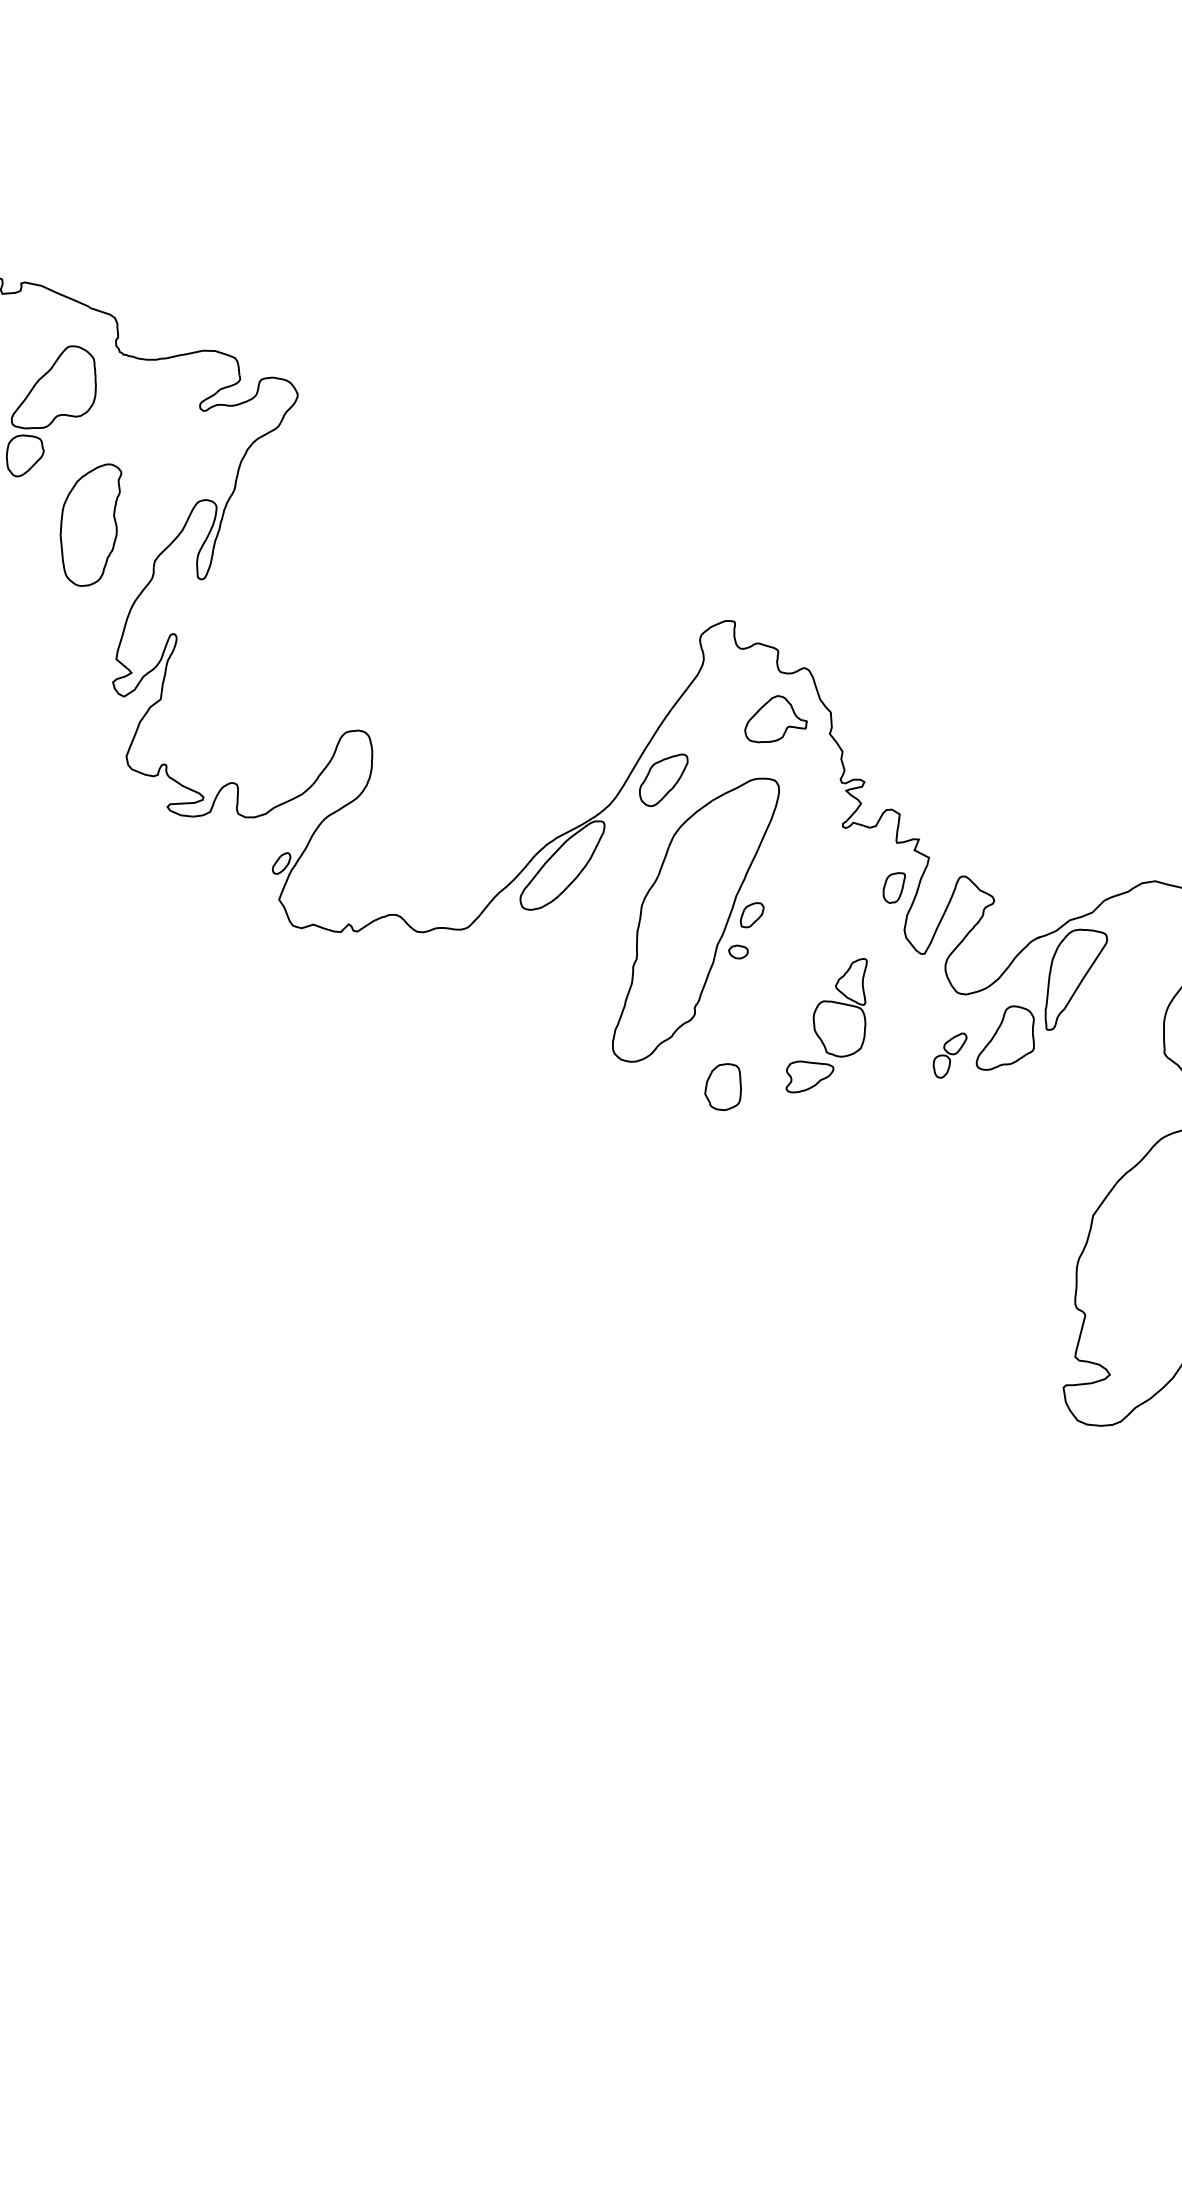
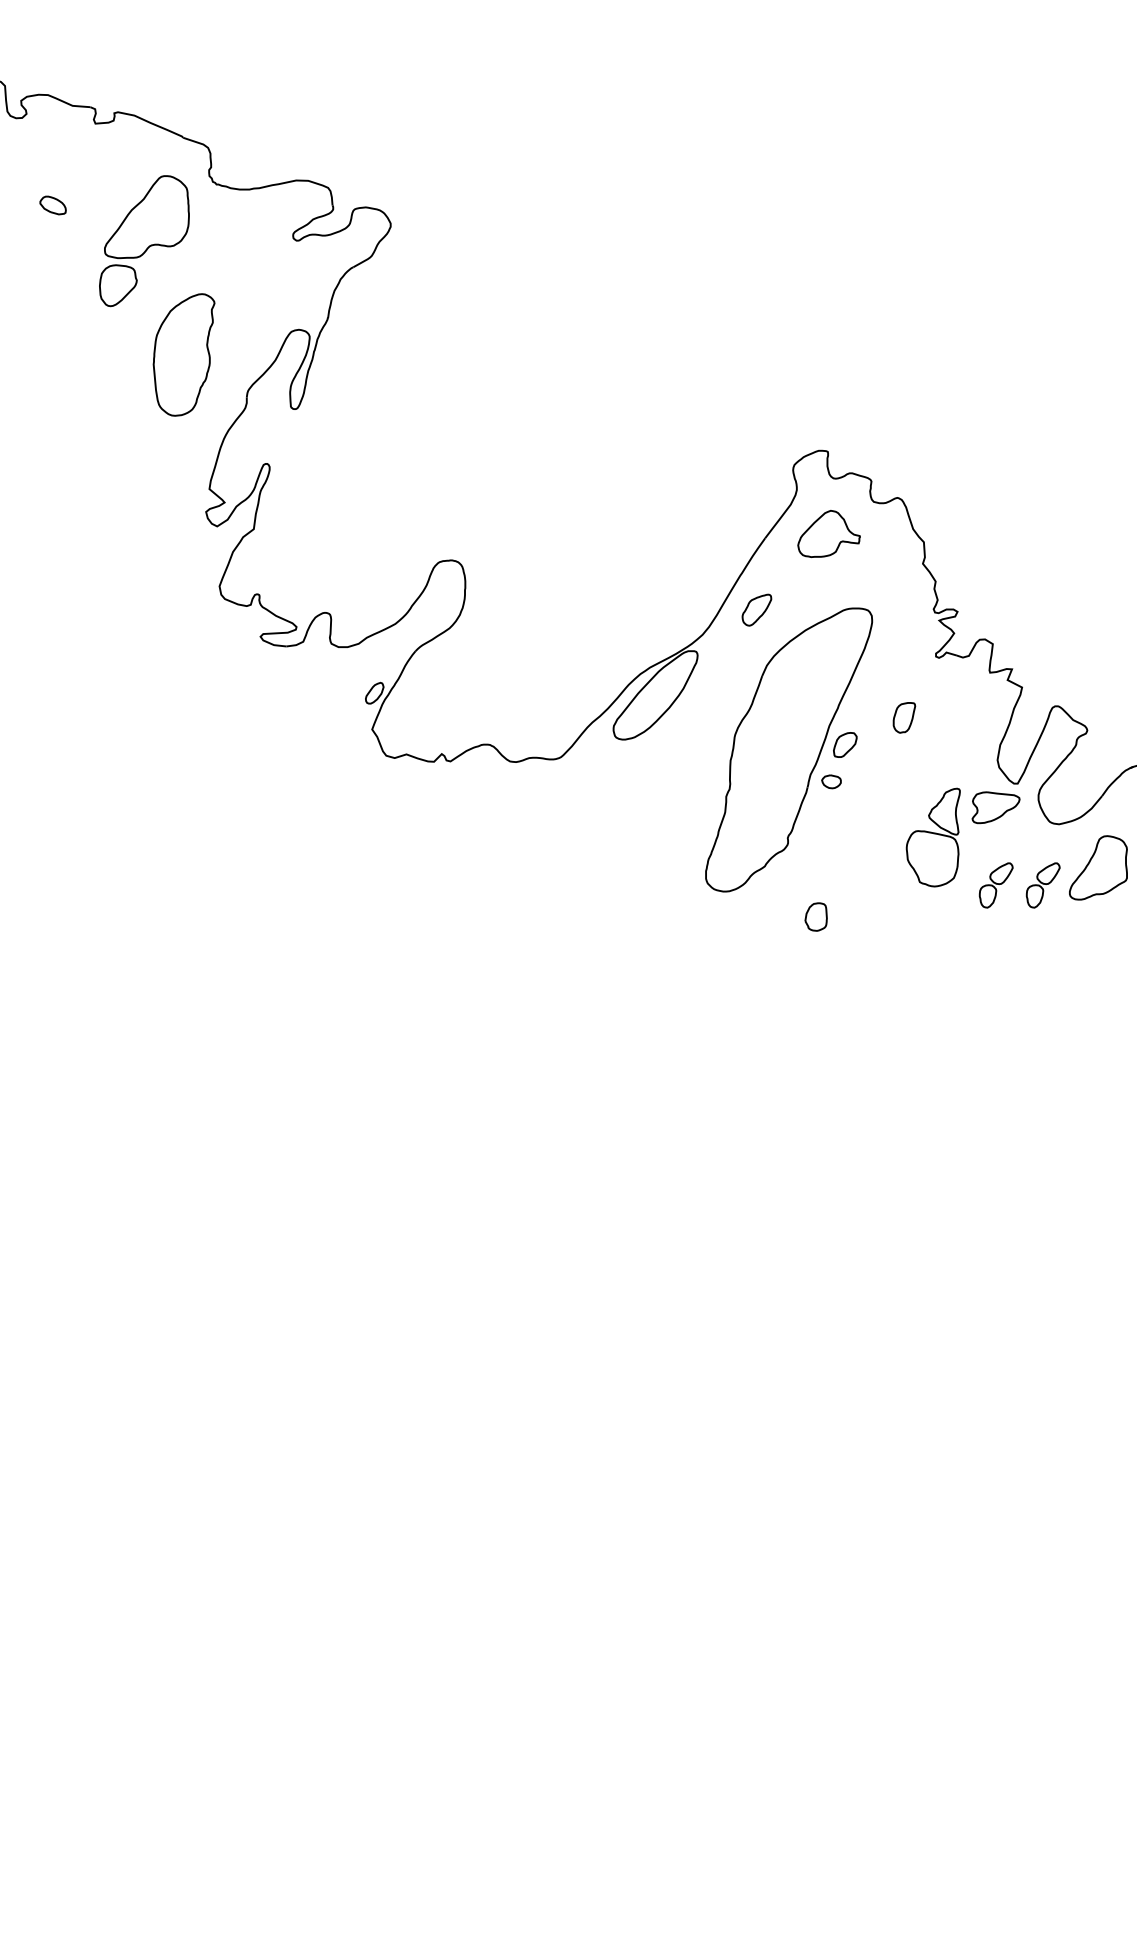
part: (775, 719) -> (828, 534), moved
part: (663, 780) -> (756, 610), size x0.6
part: (893, 887) -> (903, 717), moved
part: (902, 1055) -> (995, 885), added
part: (809, 1076) -> (995, 807), moved
part: (722, 1087) -> (815, 917), size x0.6

